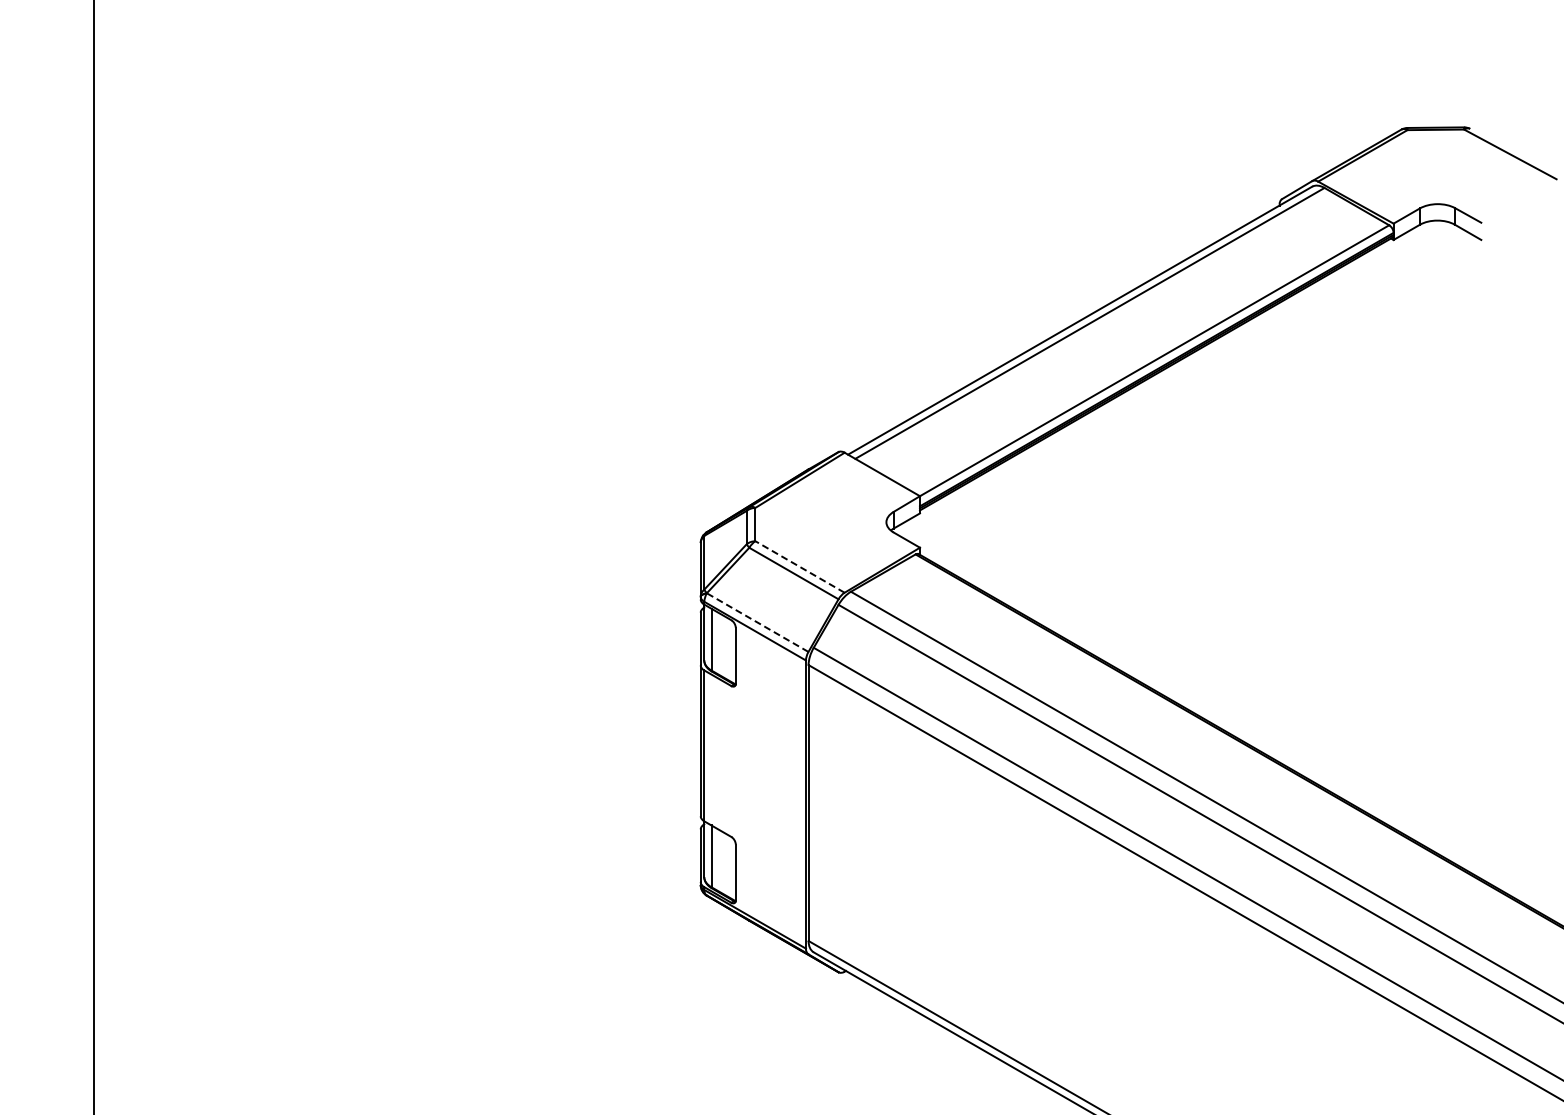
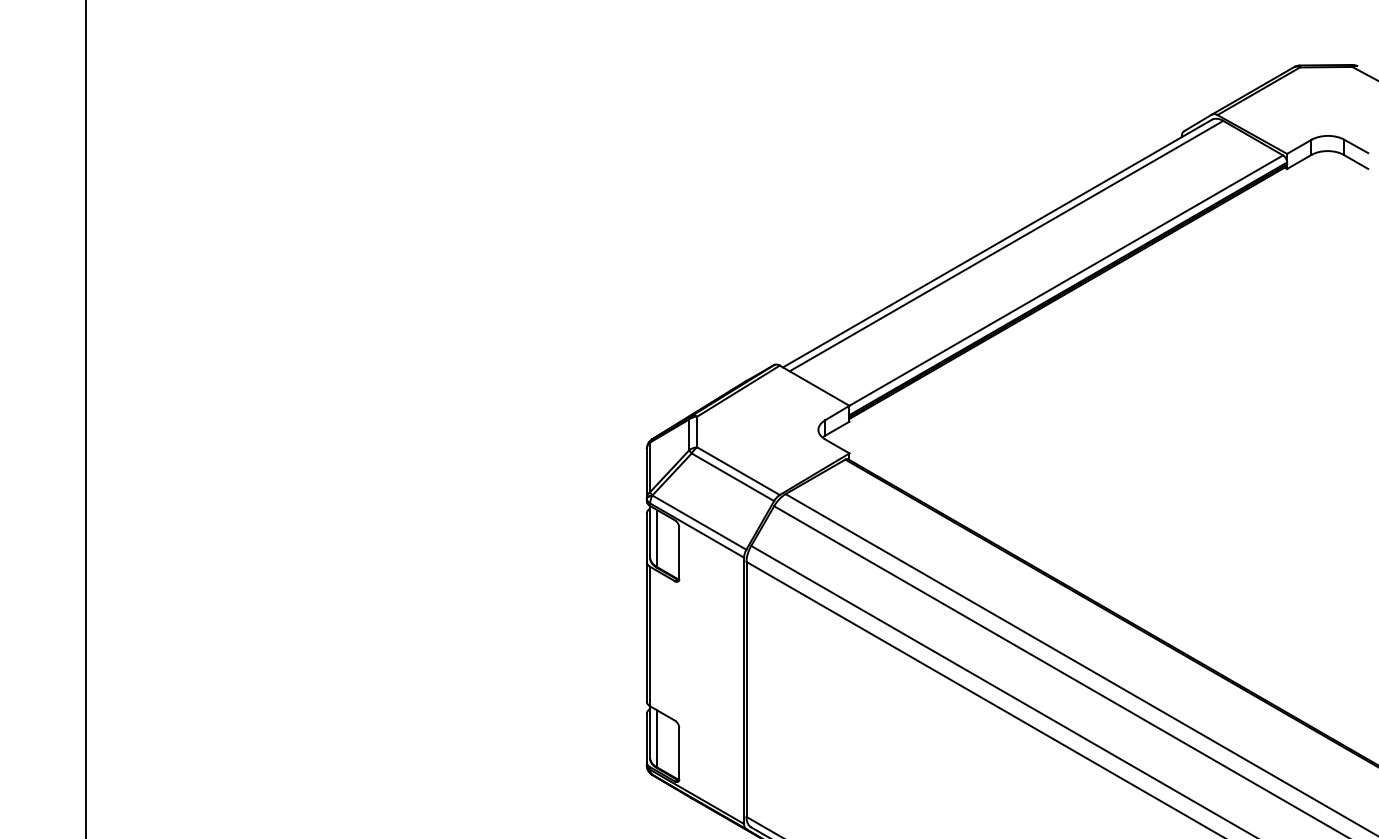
line: (800, 566) -> (739, 470), dashed -> solid
line: (757, 622) -> (699, 522), dashed -> solid

